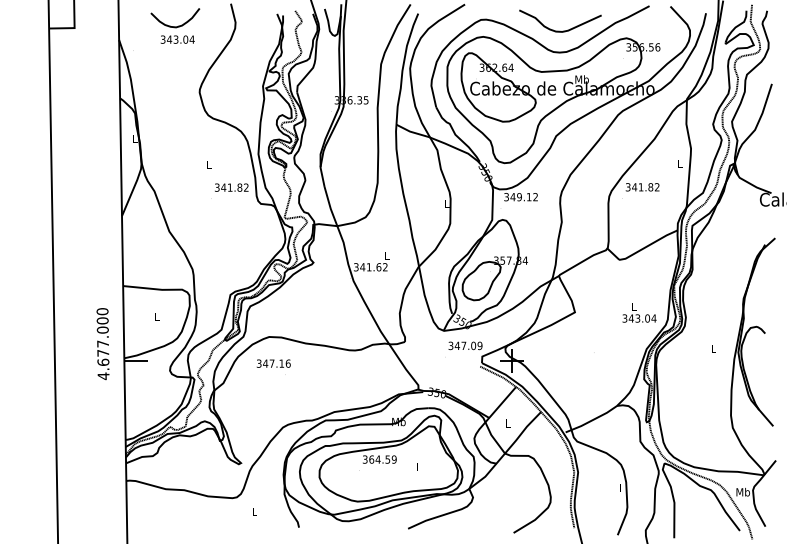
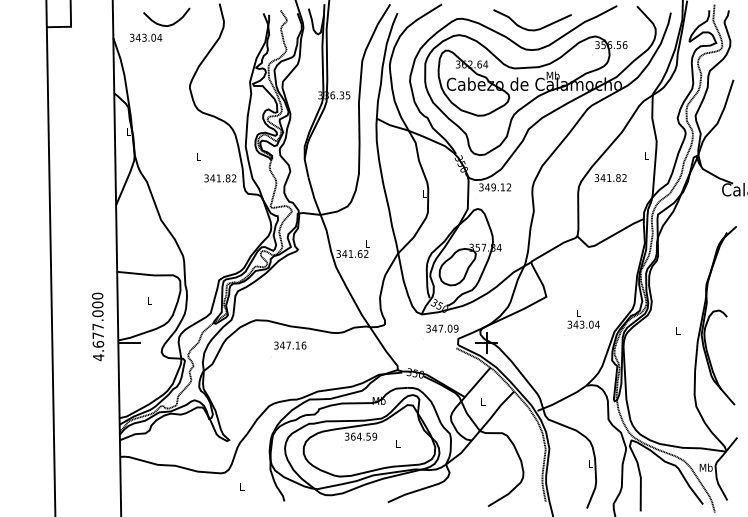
text: (178, 39) -> (146, 37), moved
text: (639, 313) -> (583, 319), moved
text: (274, 363) -> (290, 345), moved

